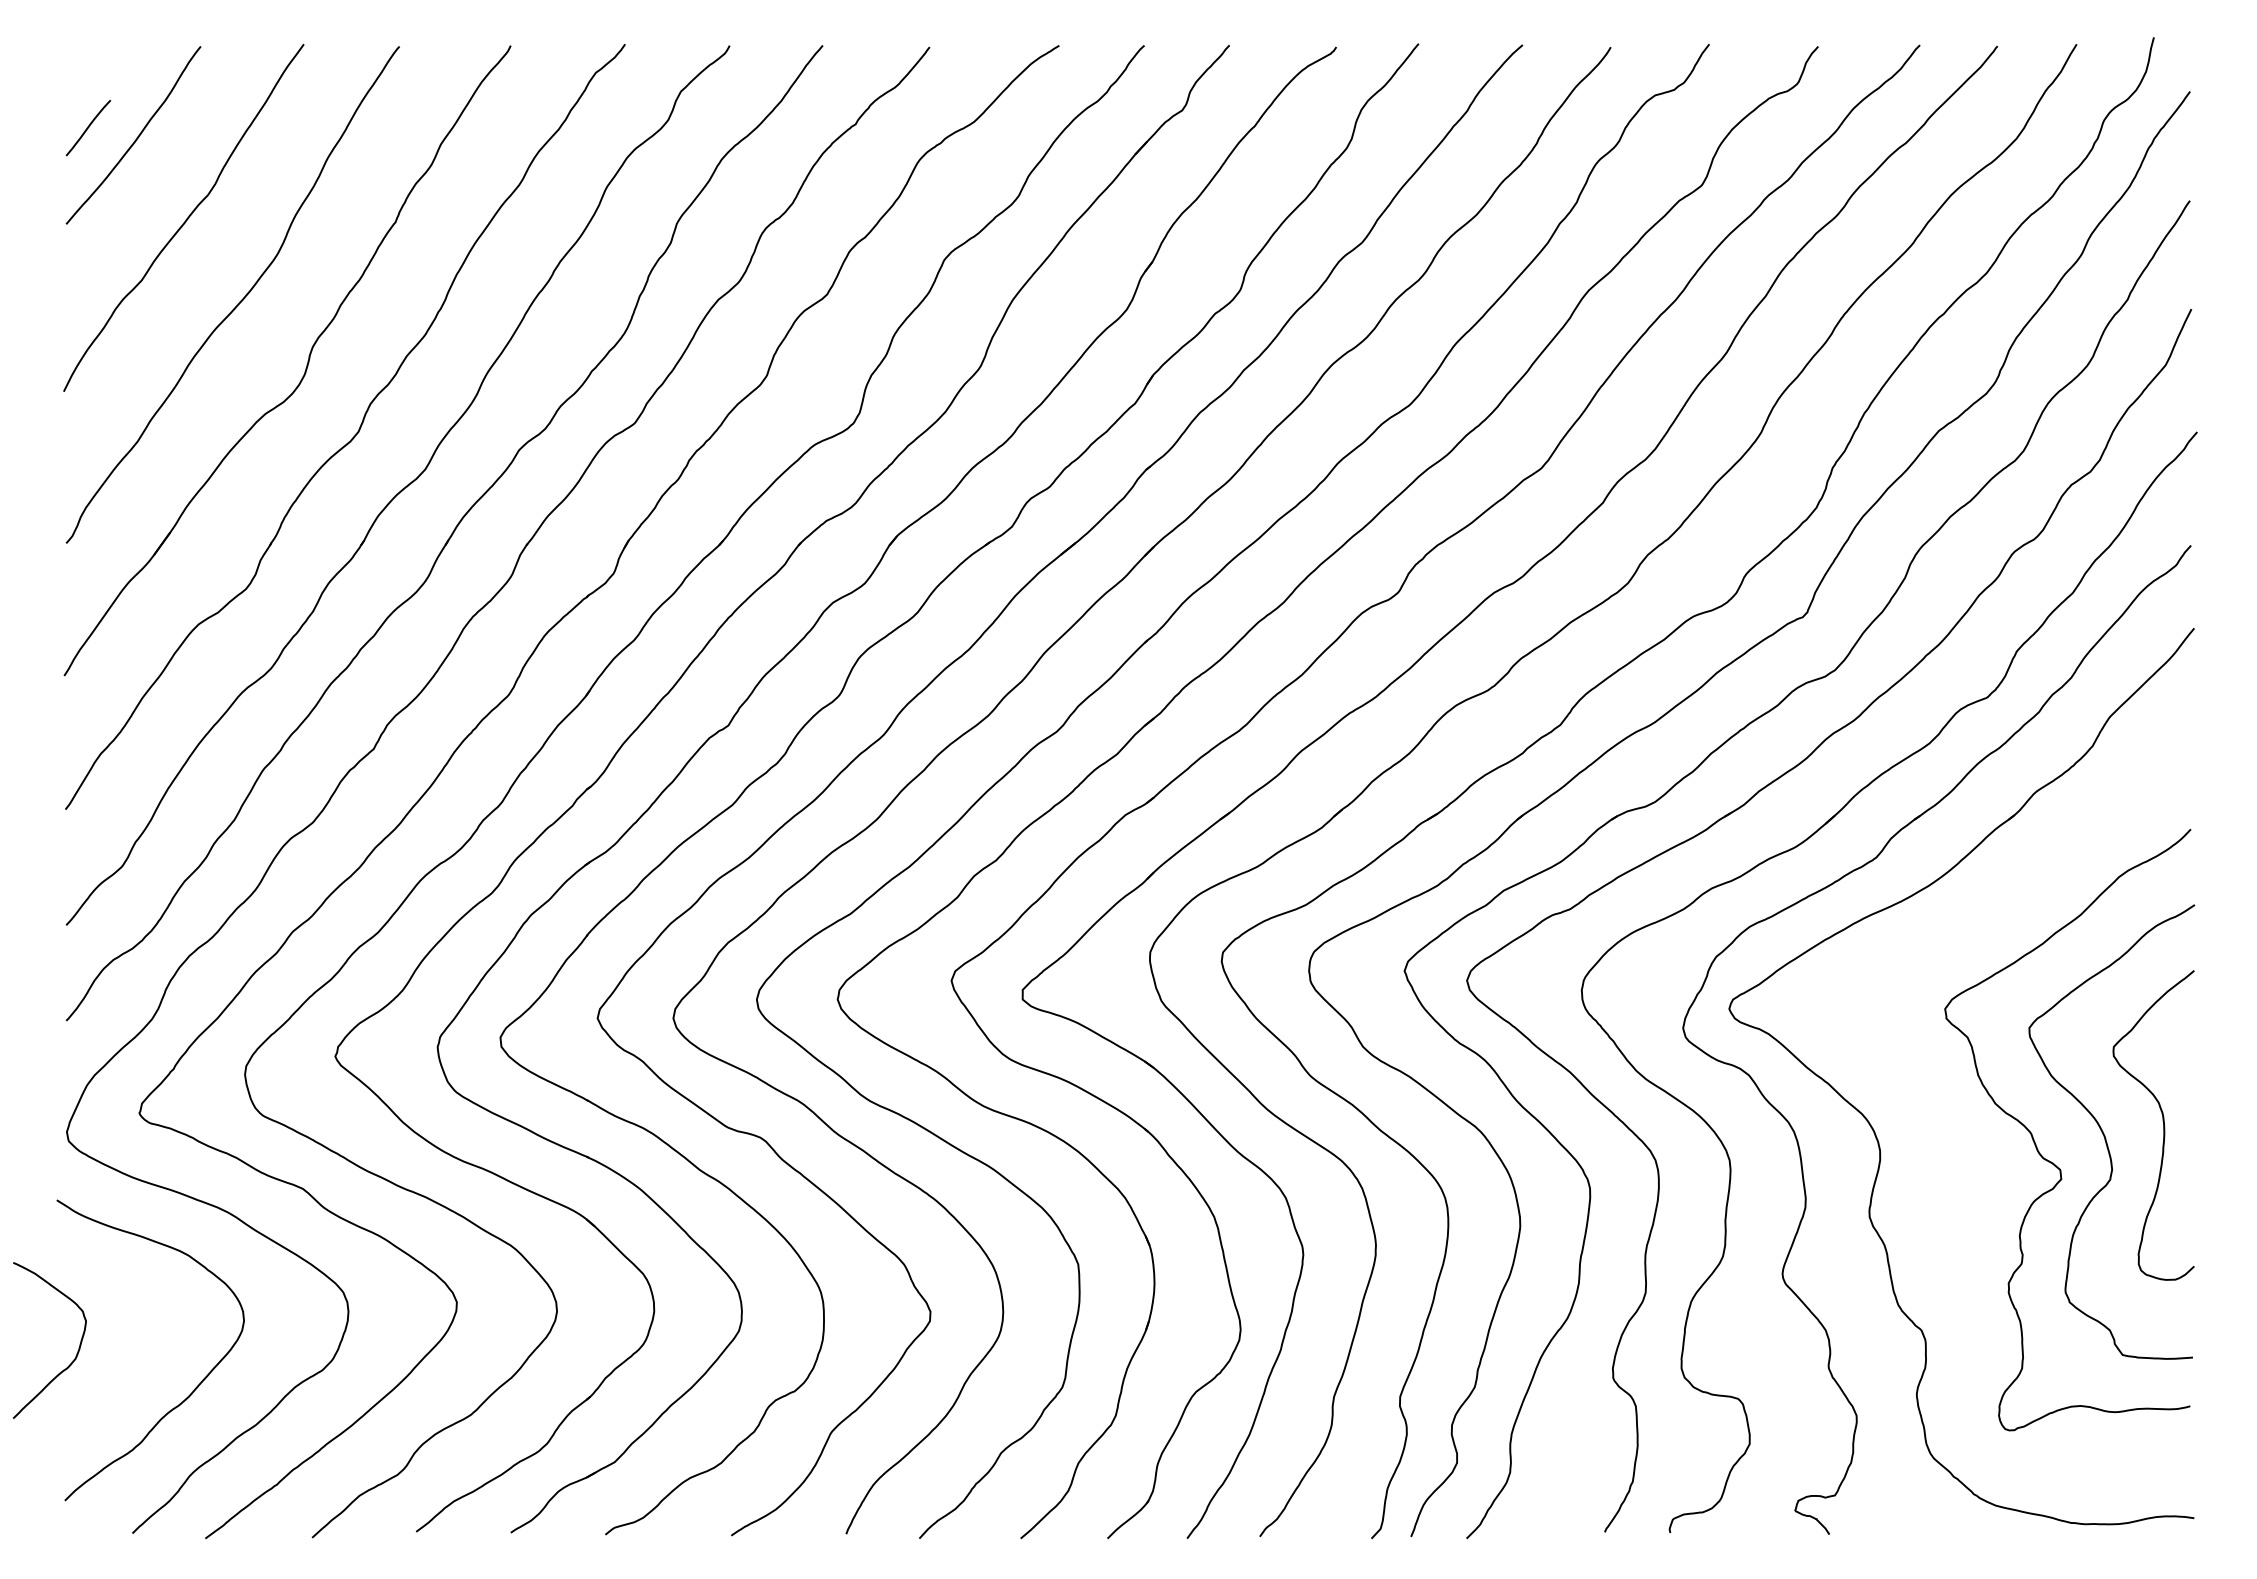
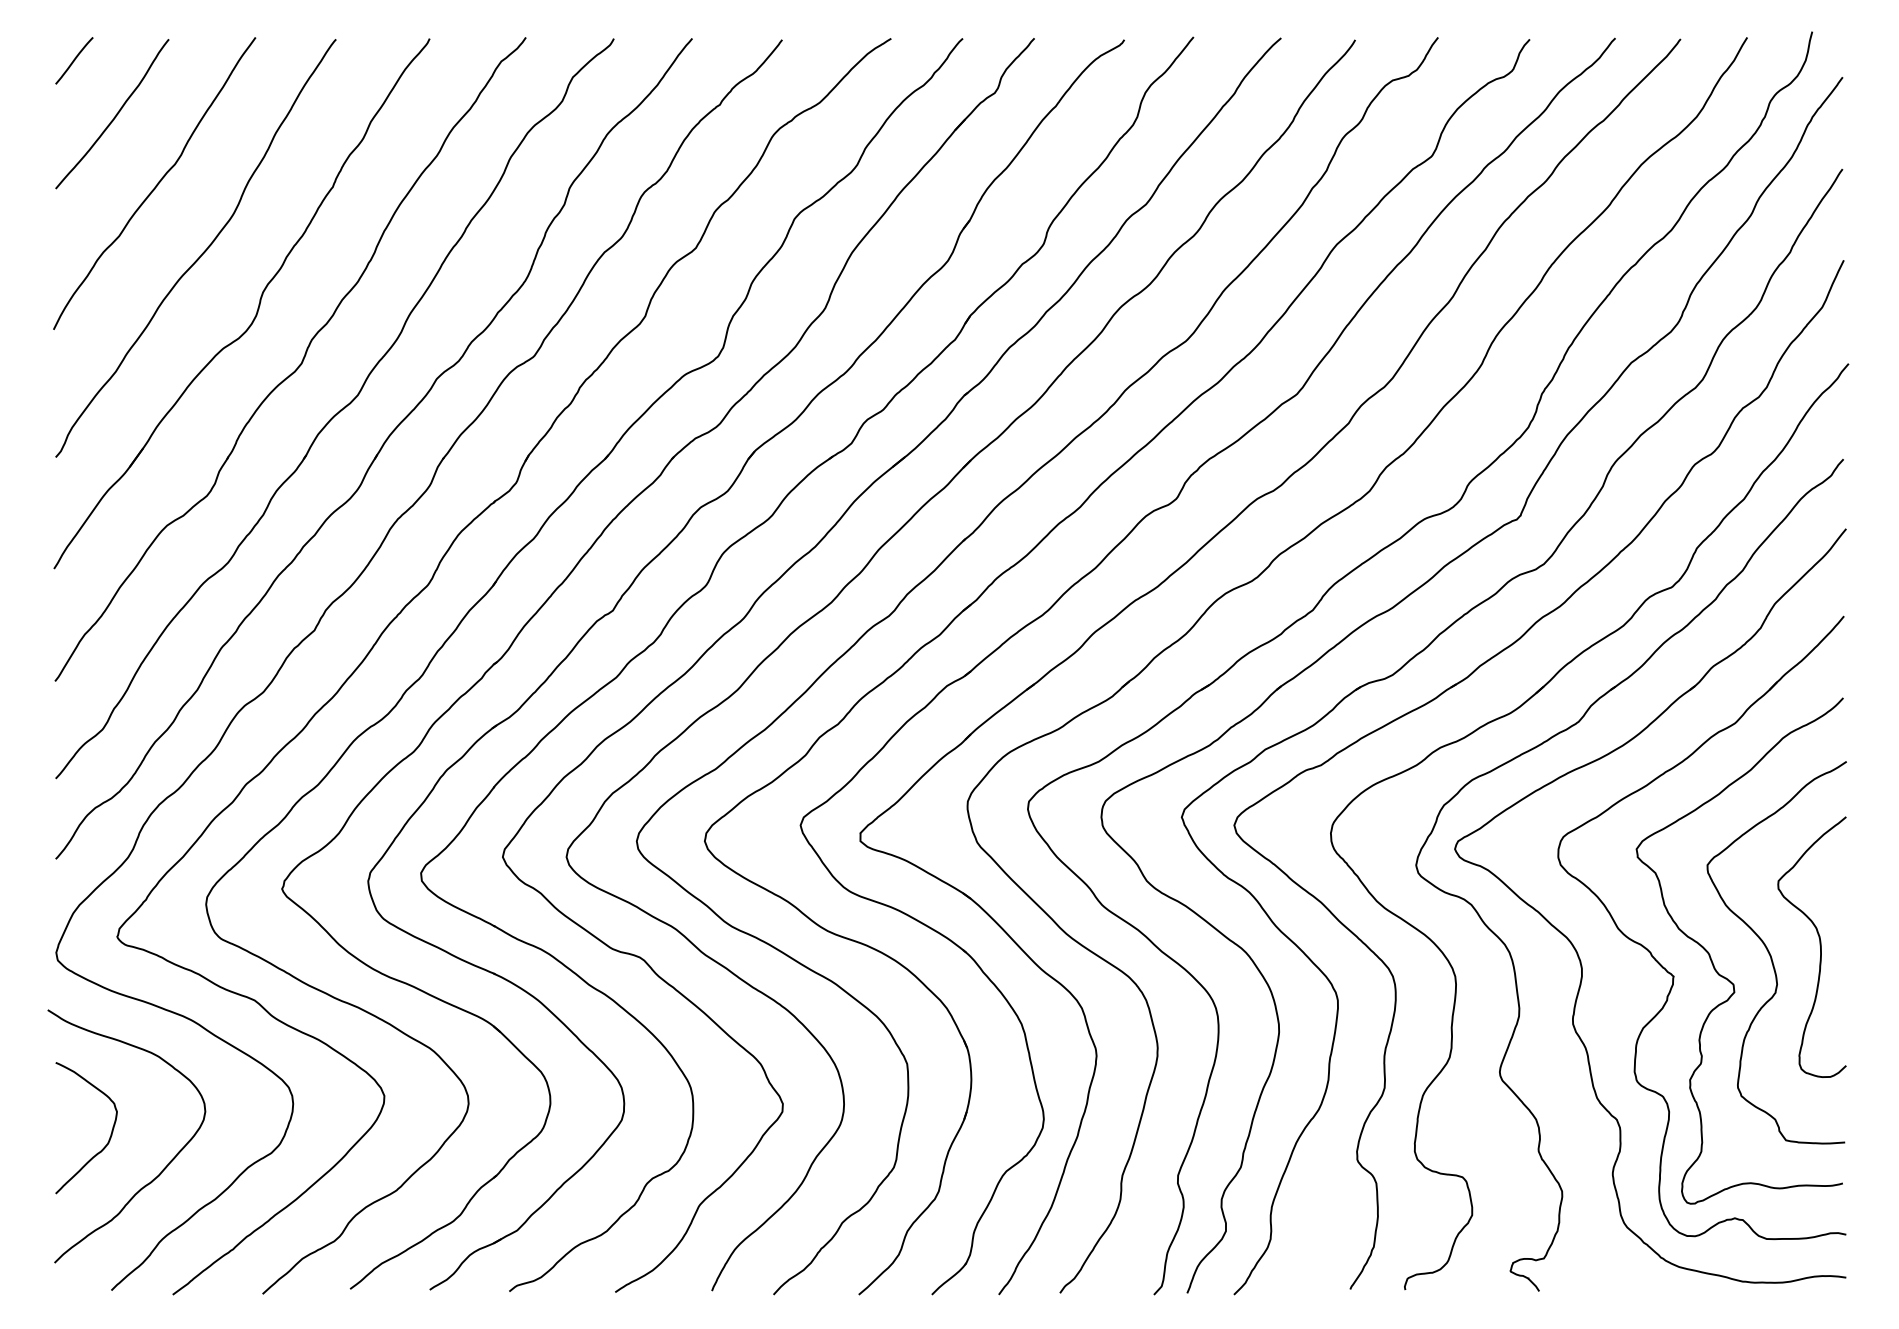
curve: (88, 128) -> (74, 61), moved
part: (1978, 1149) -> (1664, 967), added
curve: (77, 1350) -> (109, 1136), moved

